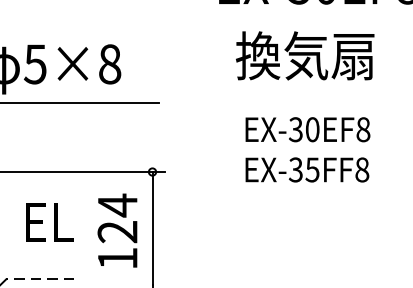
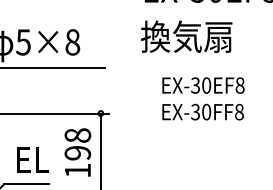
text: (304, 55) -> (186, 36), moved
text: (312, 168) -> (206, 111), EX-35FF8 -> EX-30FF8
text: (117, 217) -> (77, 143), 124 -> 198
text: (49, 221) -> (32, 159), moved
line: (39, 279) -> (26, 184), dashed -> solid

